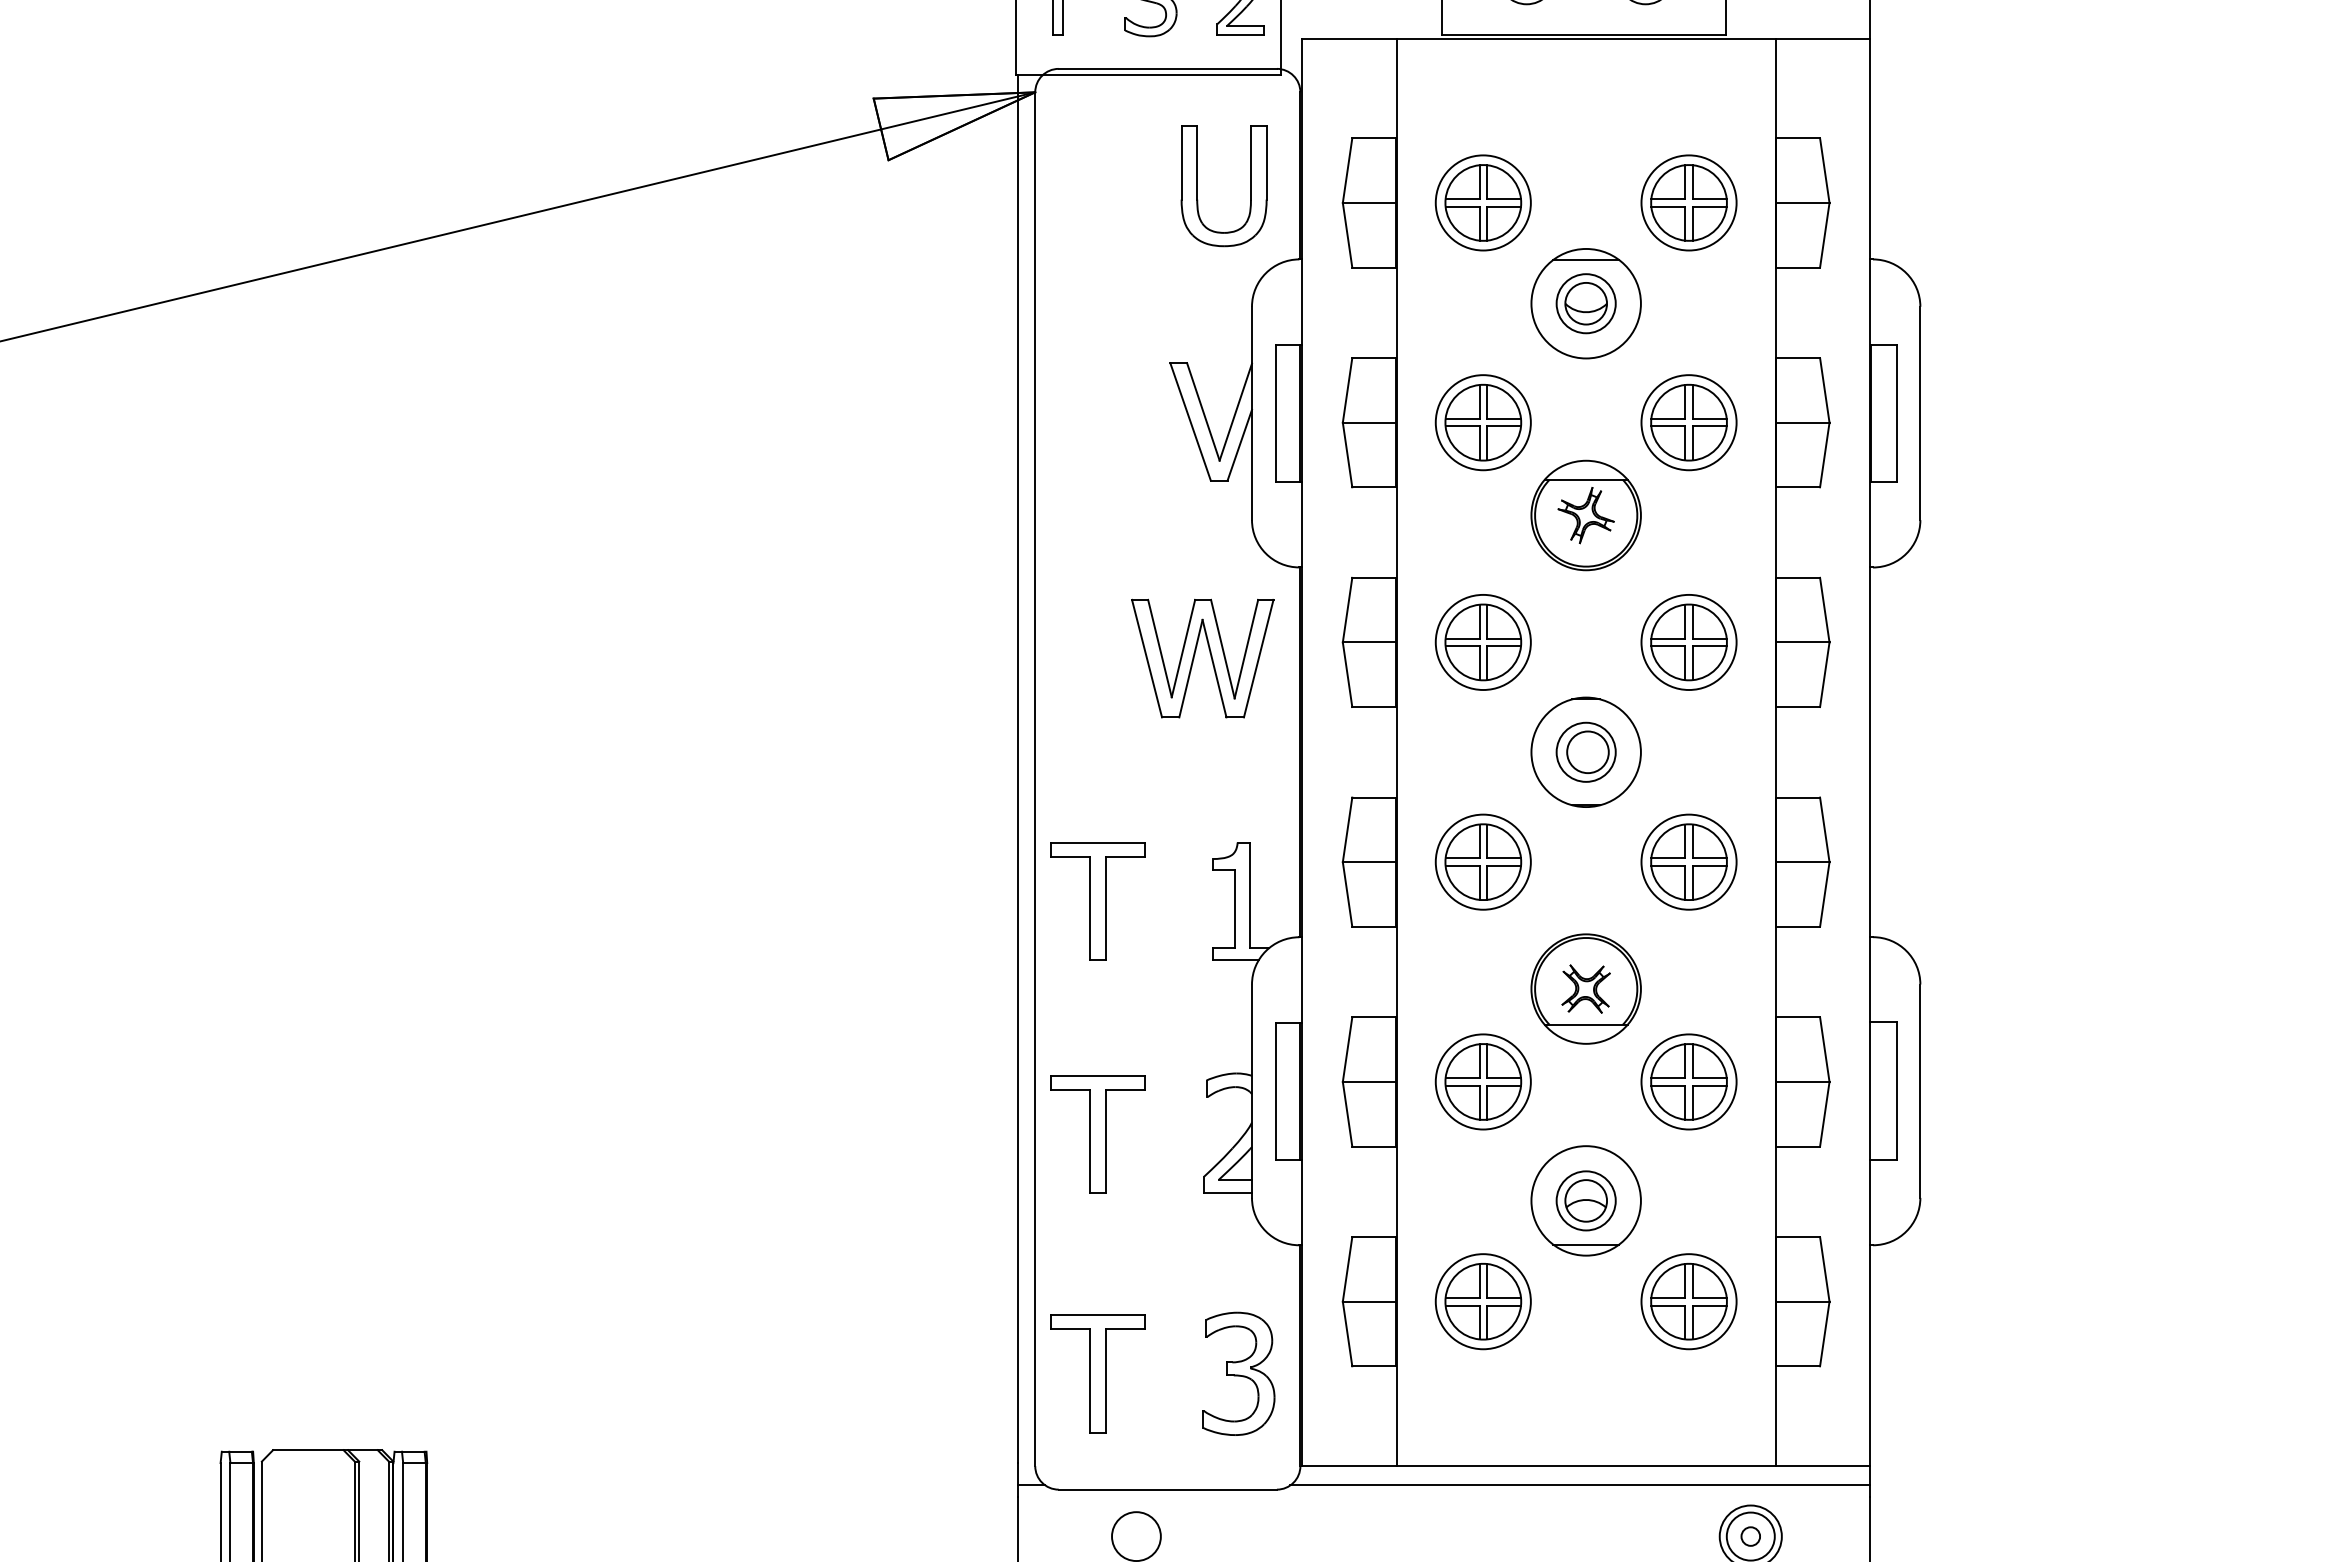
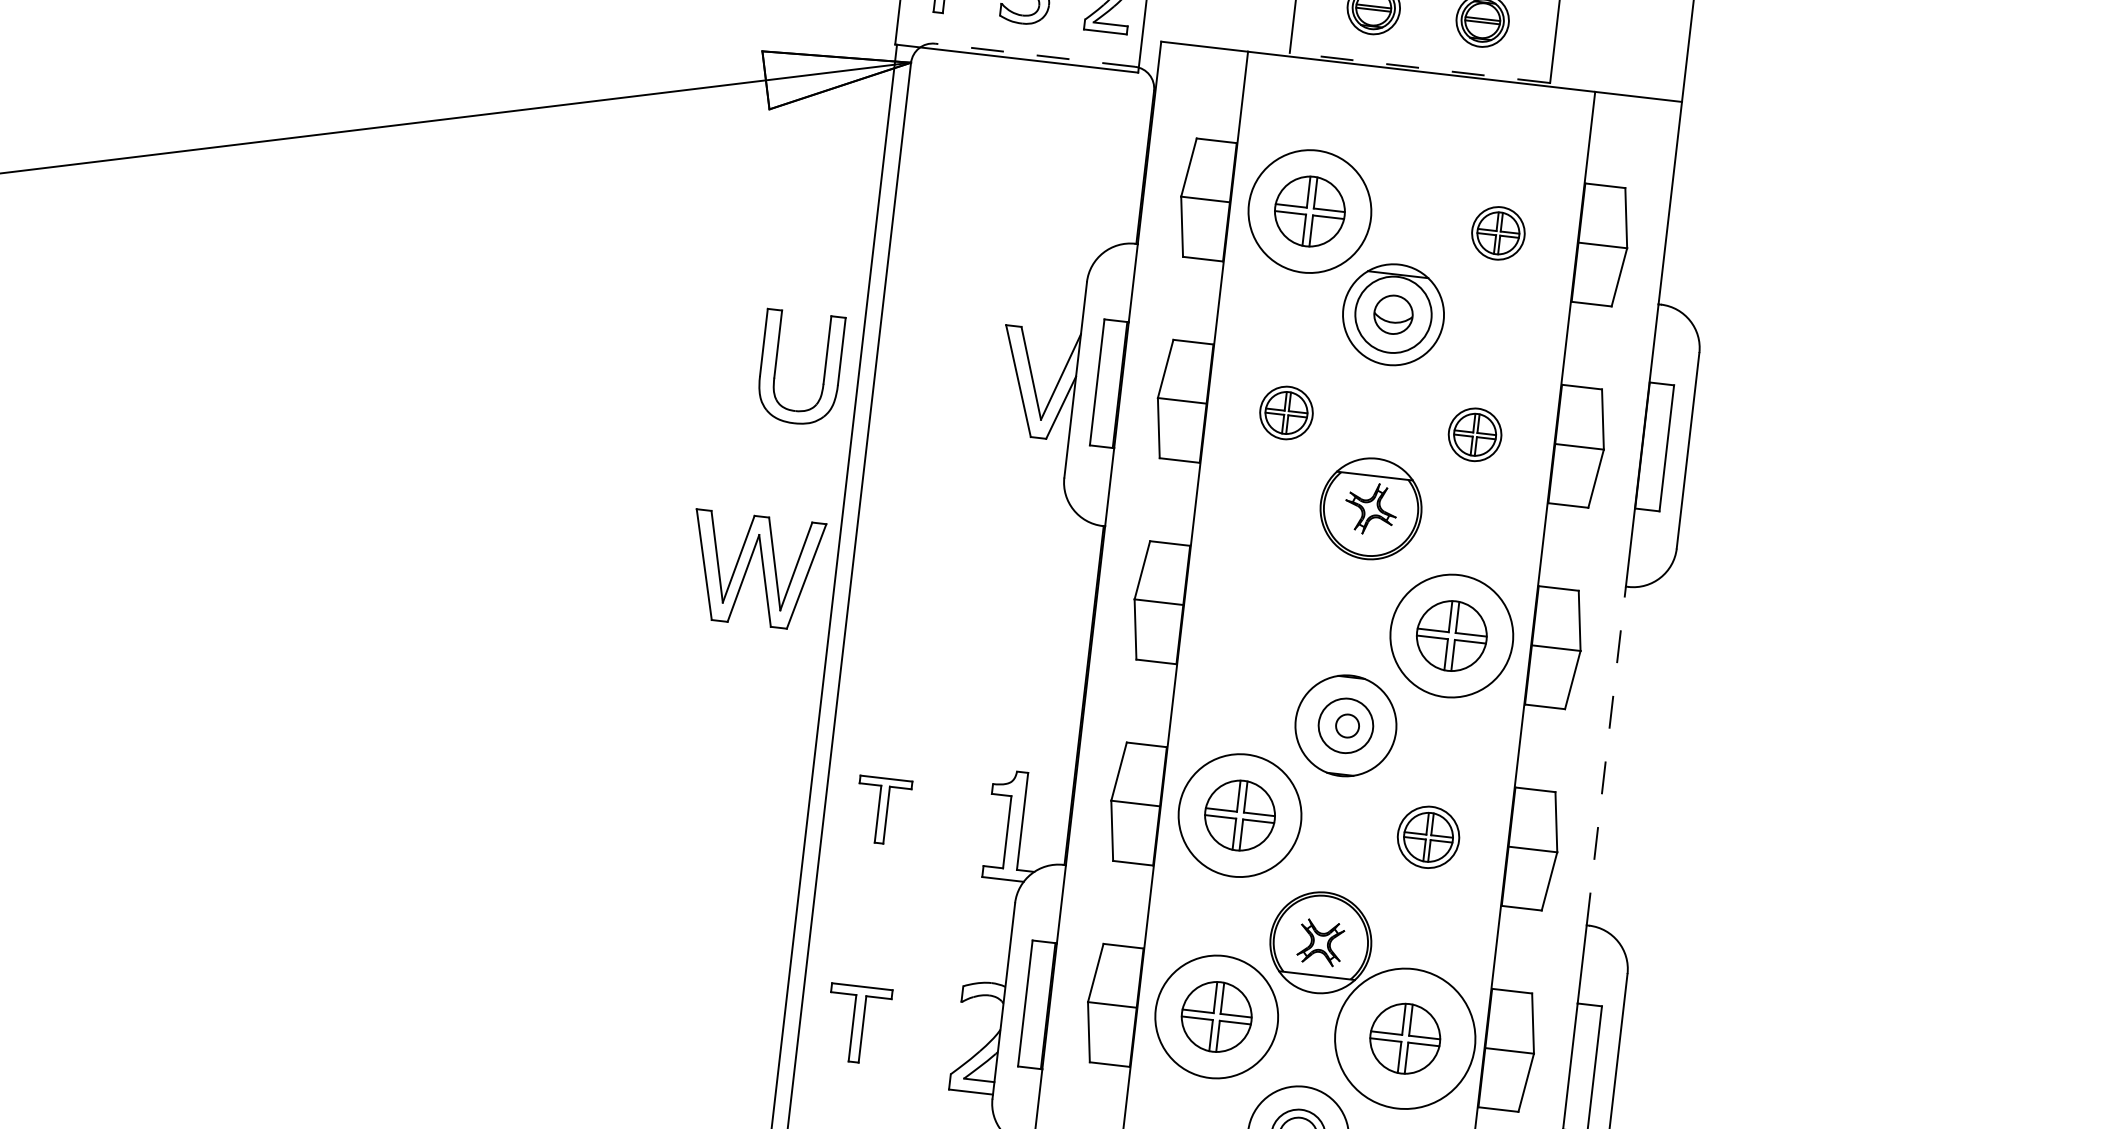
line: (1583, 34) -> (1419, 67), solid -> dashed
line: (1167, 68) -> (1034, 54), solid -> dashed
part: (1197, 186) -> (775, 365), moved
circle: (1482, 202) -> (1309, 211), size x1.4
part: (1688, 202) -> (1497, 232), size x0.6
circle: (1585, 303) -> (1392, 314), size x1.4
part: (1482, 422) -> (1285, 412), size x0.6
part: (1688, 422) -> (1474, 434), size x0.6
part: (1482, 642) -> (1262, 614), removed
circle: (1688, 642) -> (1451, 636), size x1.4
part: (1194, 658) -> (747, 569), moved
circle: (1587, 752) -> (1347, 726), size x0.6
line: (1870, 752) -> (1606, 756), solid -> dashed
circle: (1482, 861) -> (1239, 814), size x1.4
part: (1688, 861) -> (1428, 836), size x0.7
part: (1097, 901) -> (882, 810), size x0.6
circle: (1482, 1081) -> (1216, 1016), size x1.4
circle: (1688, 1081) -> (1404, 1038), size x1.6
part: (1097, 1134) -> (857, 1024), size x0.7

